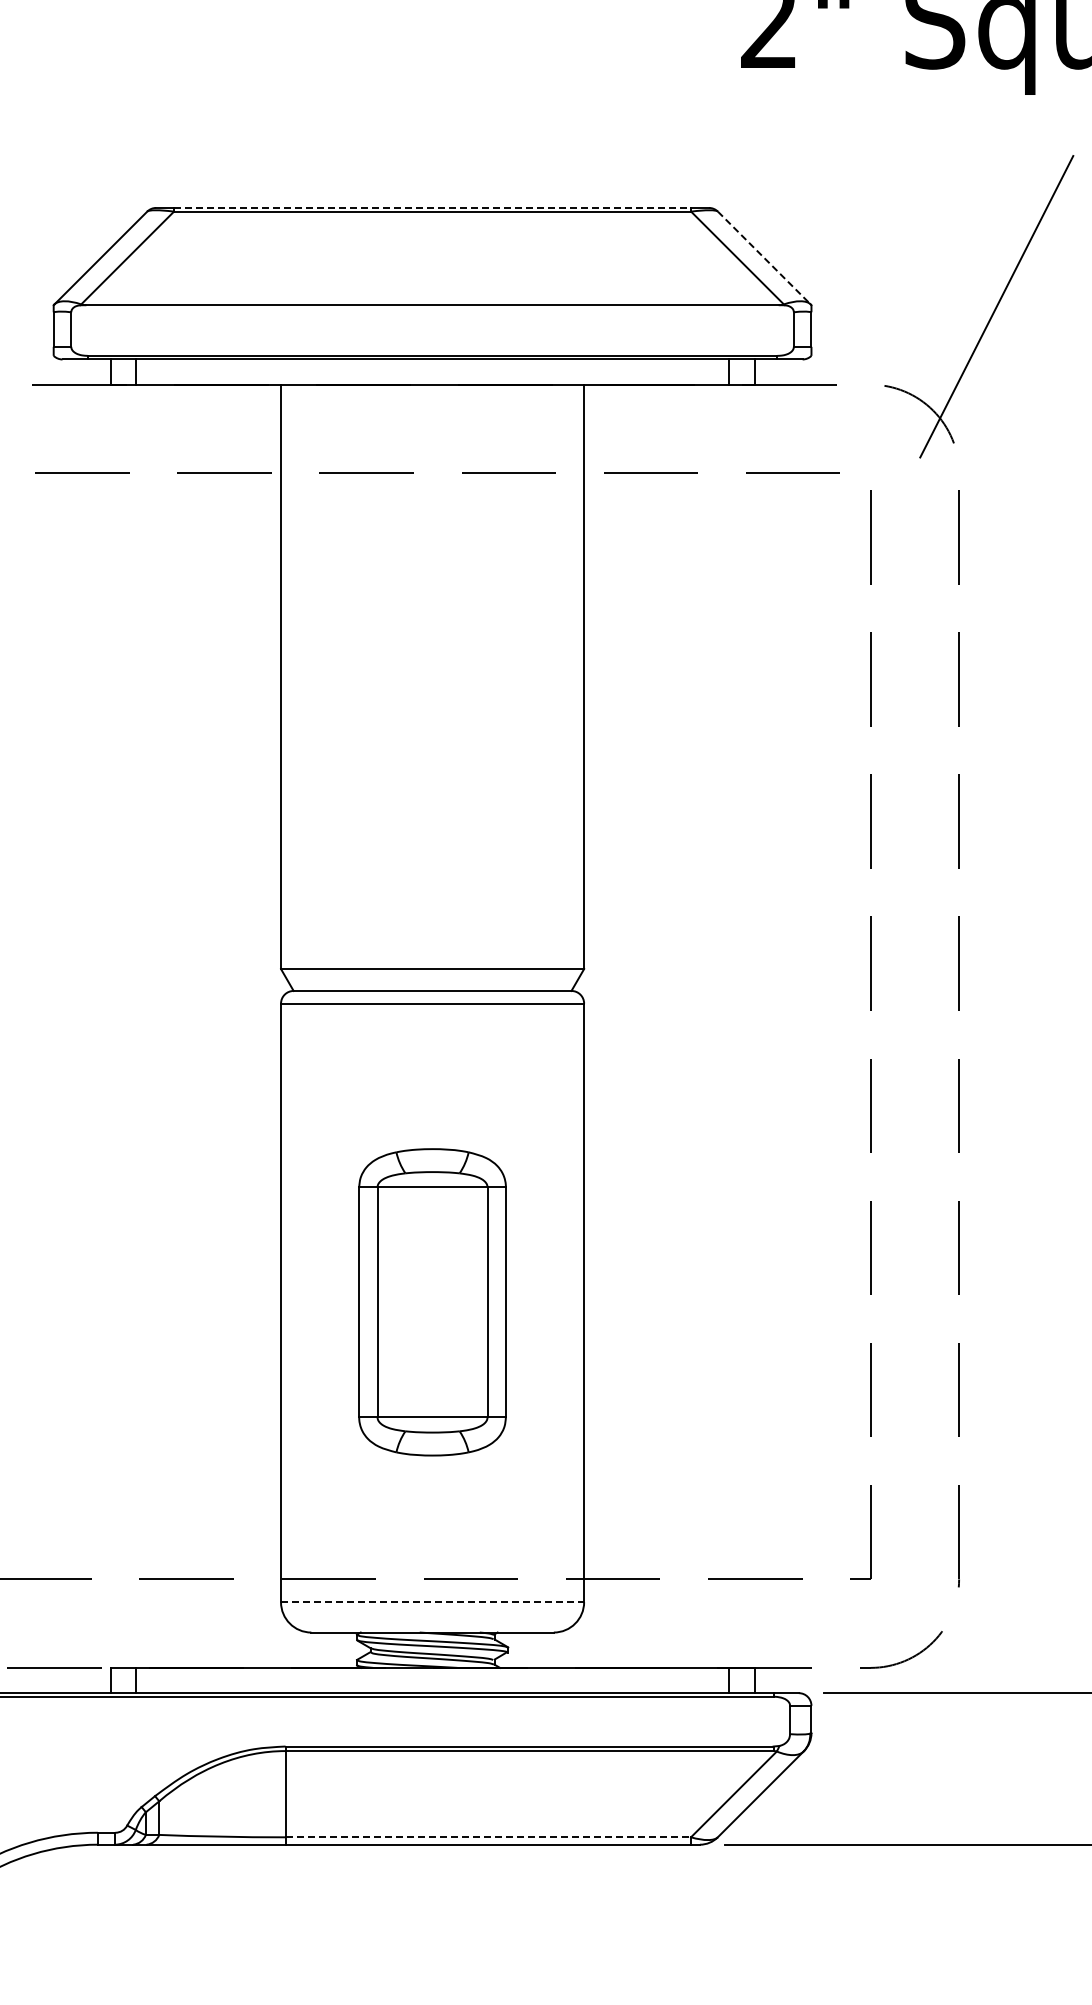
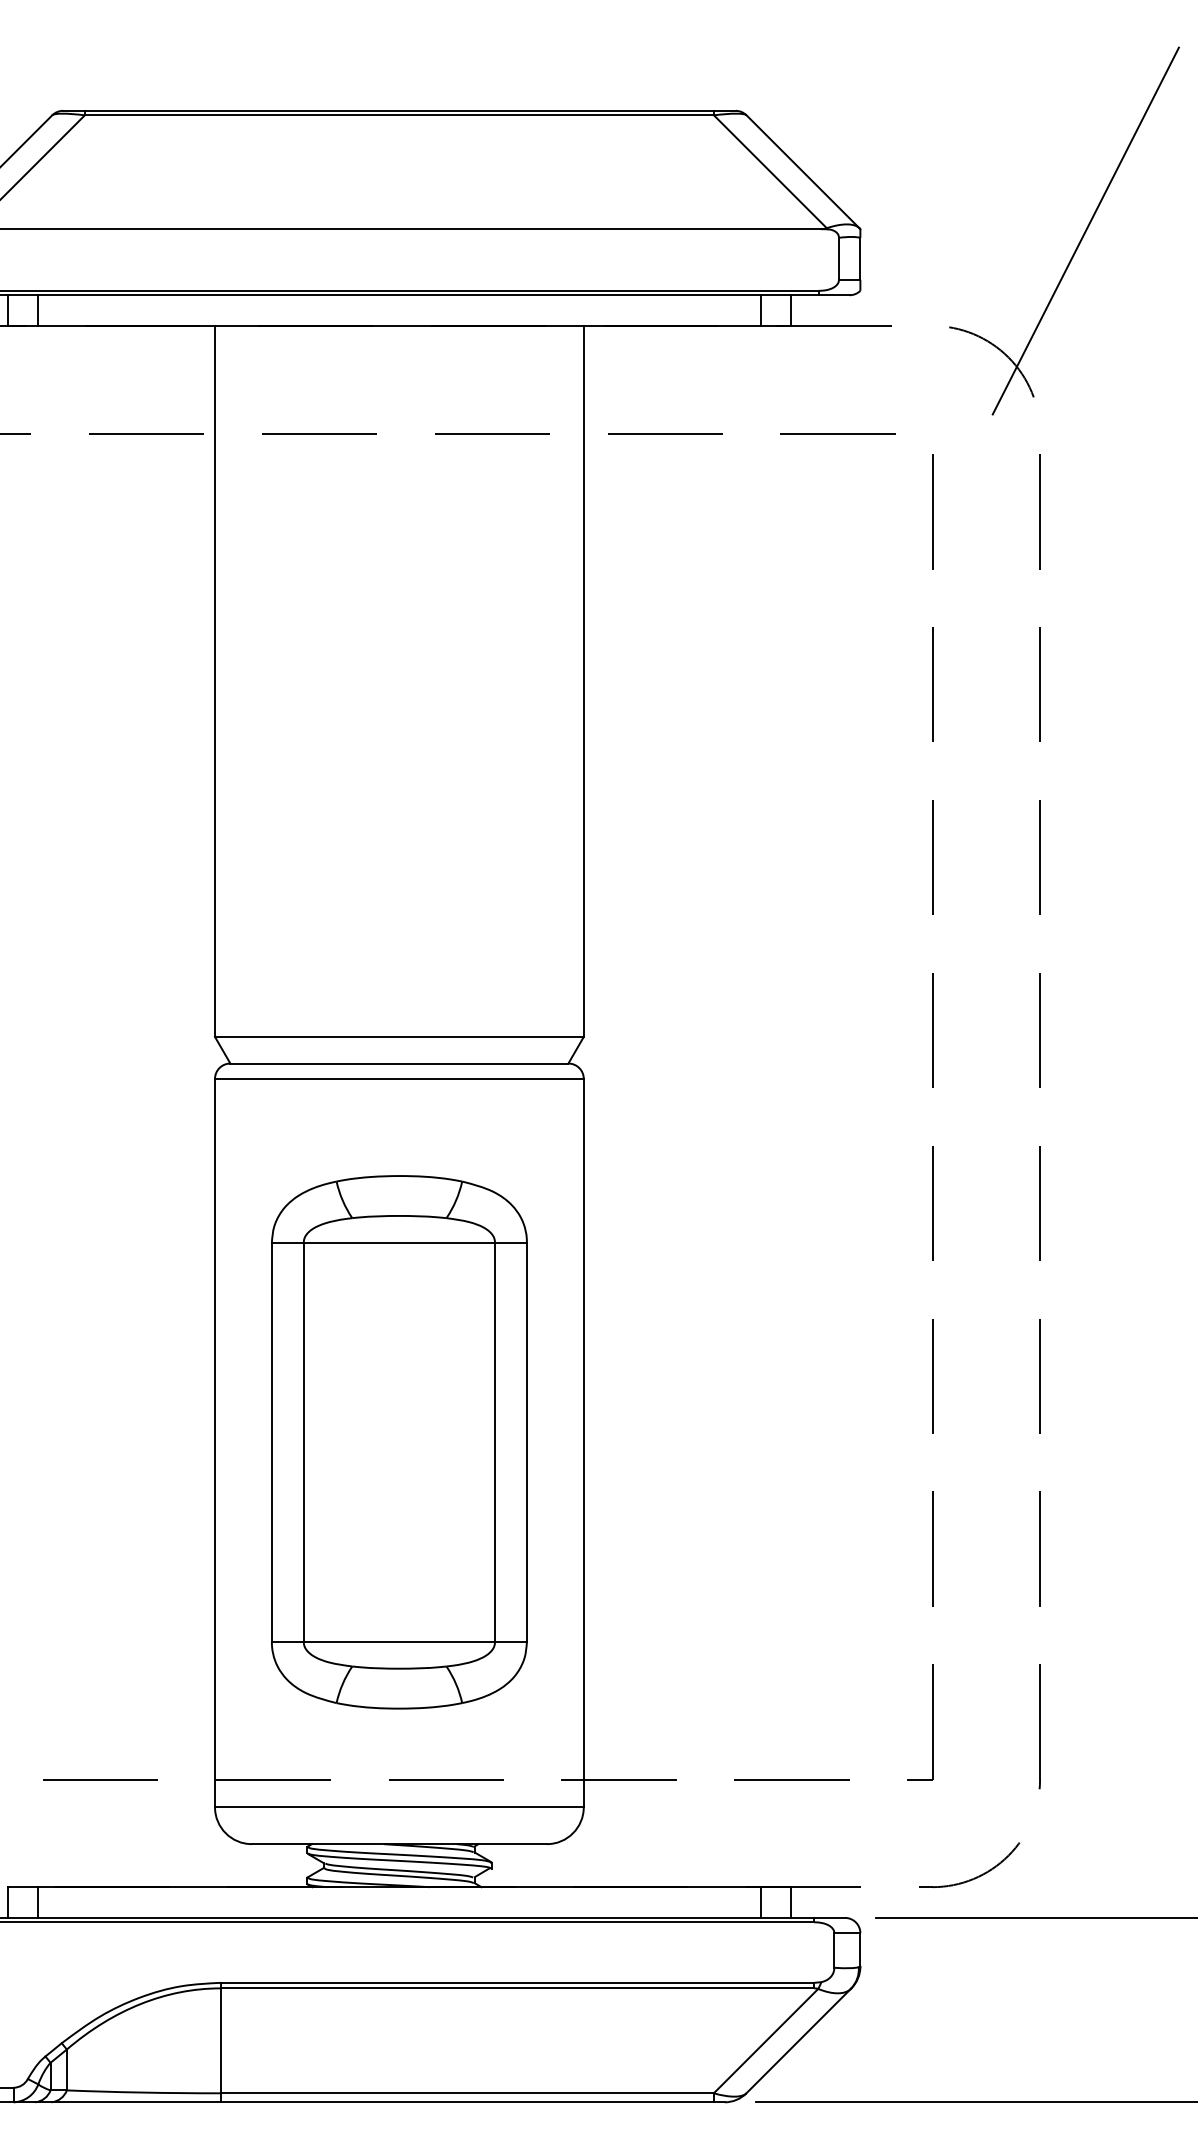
line: (432, 207) -> (399, 110), dashed -> solid
line: (764, 258) -> (803, 172), dashed -> solid
part: (432, 1302) -> (399, 1442), size x1.43
line: (432, 1602) -> (399, 1807), dashed -> solid
line: (488, 1837) -> (467, 2093), dashed -> solid

